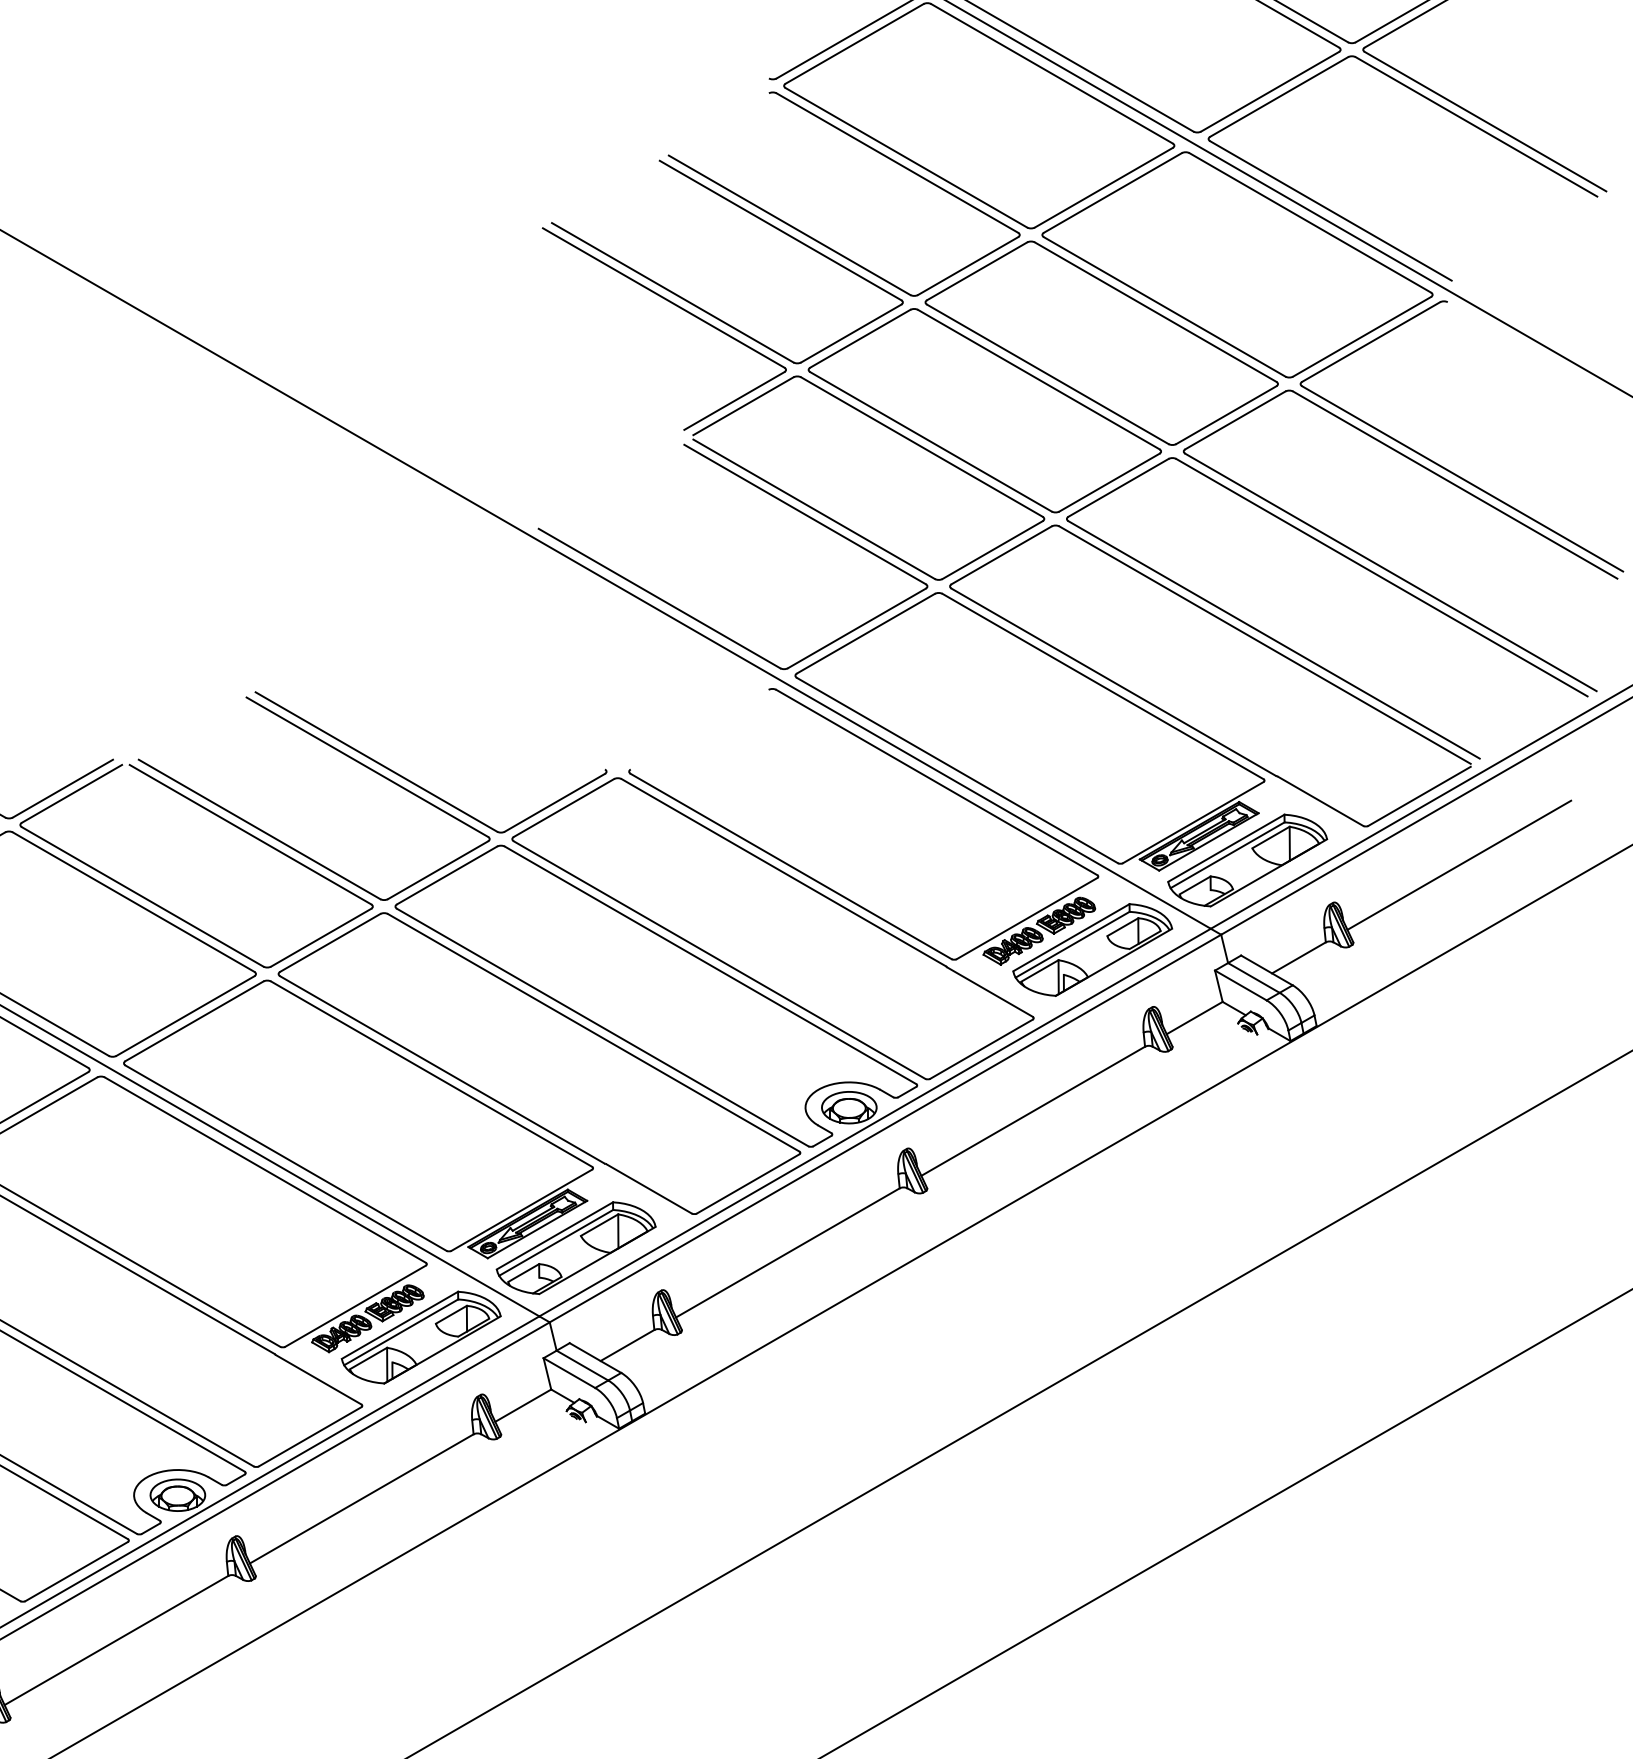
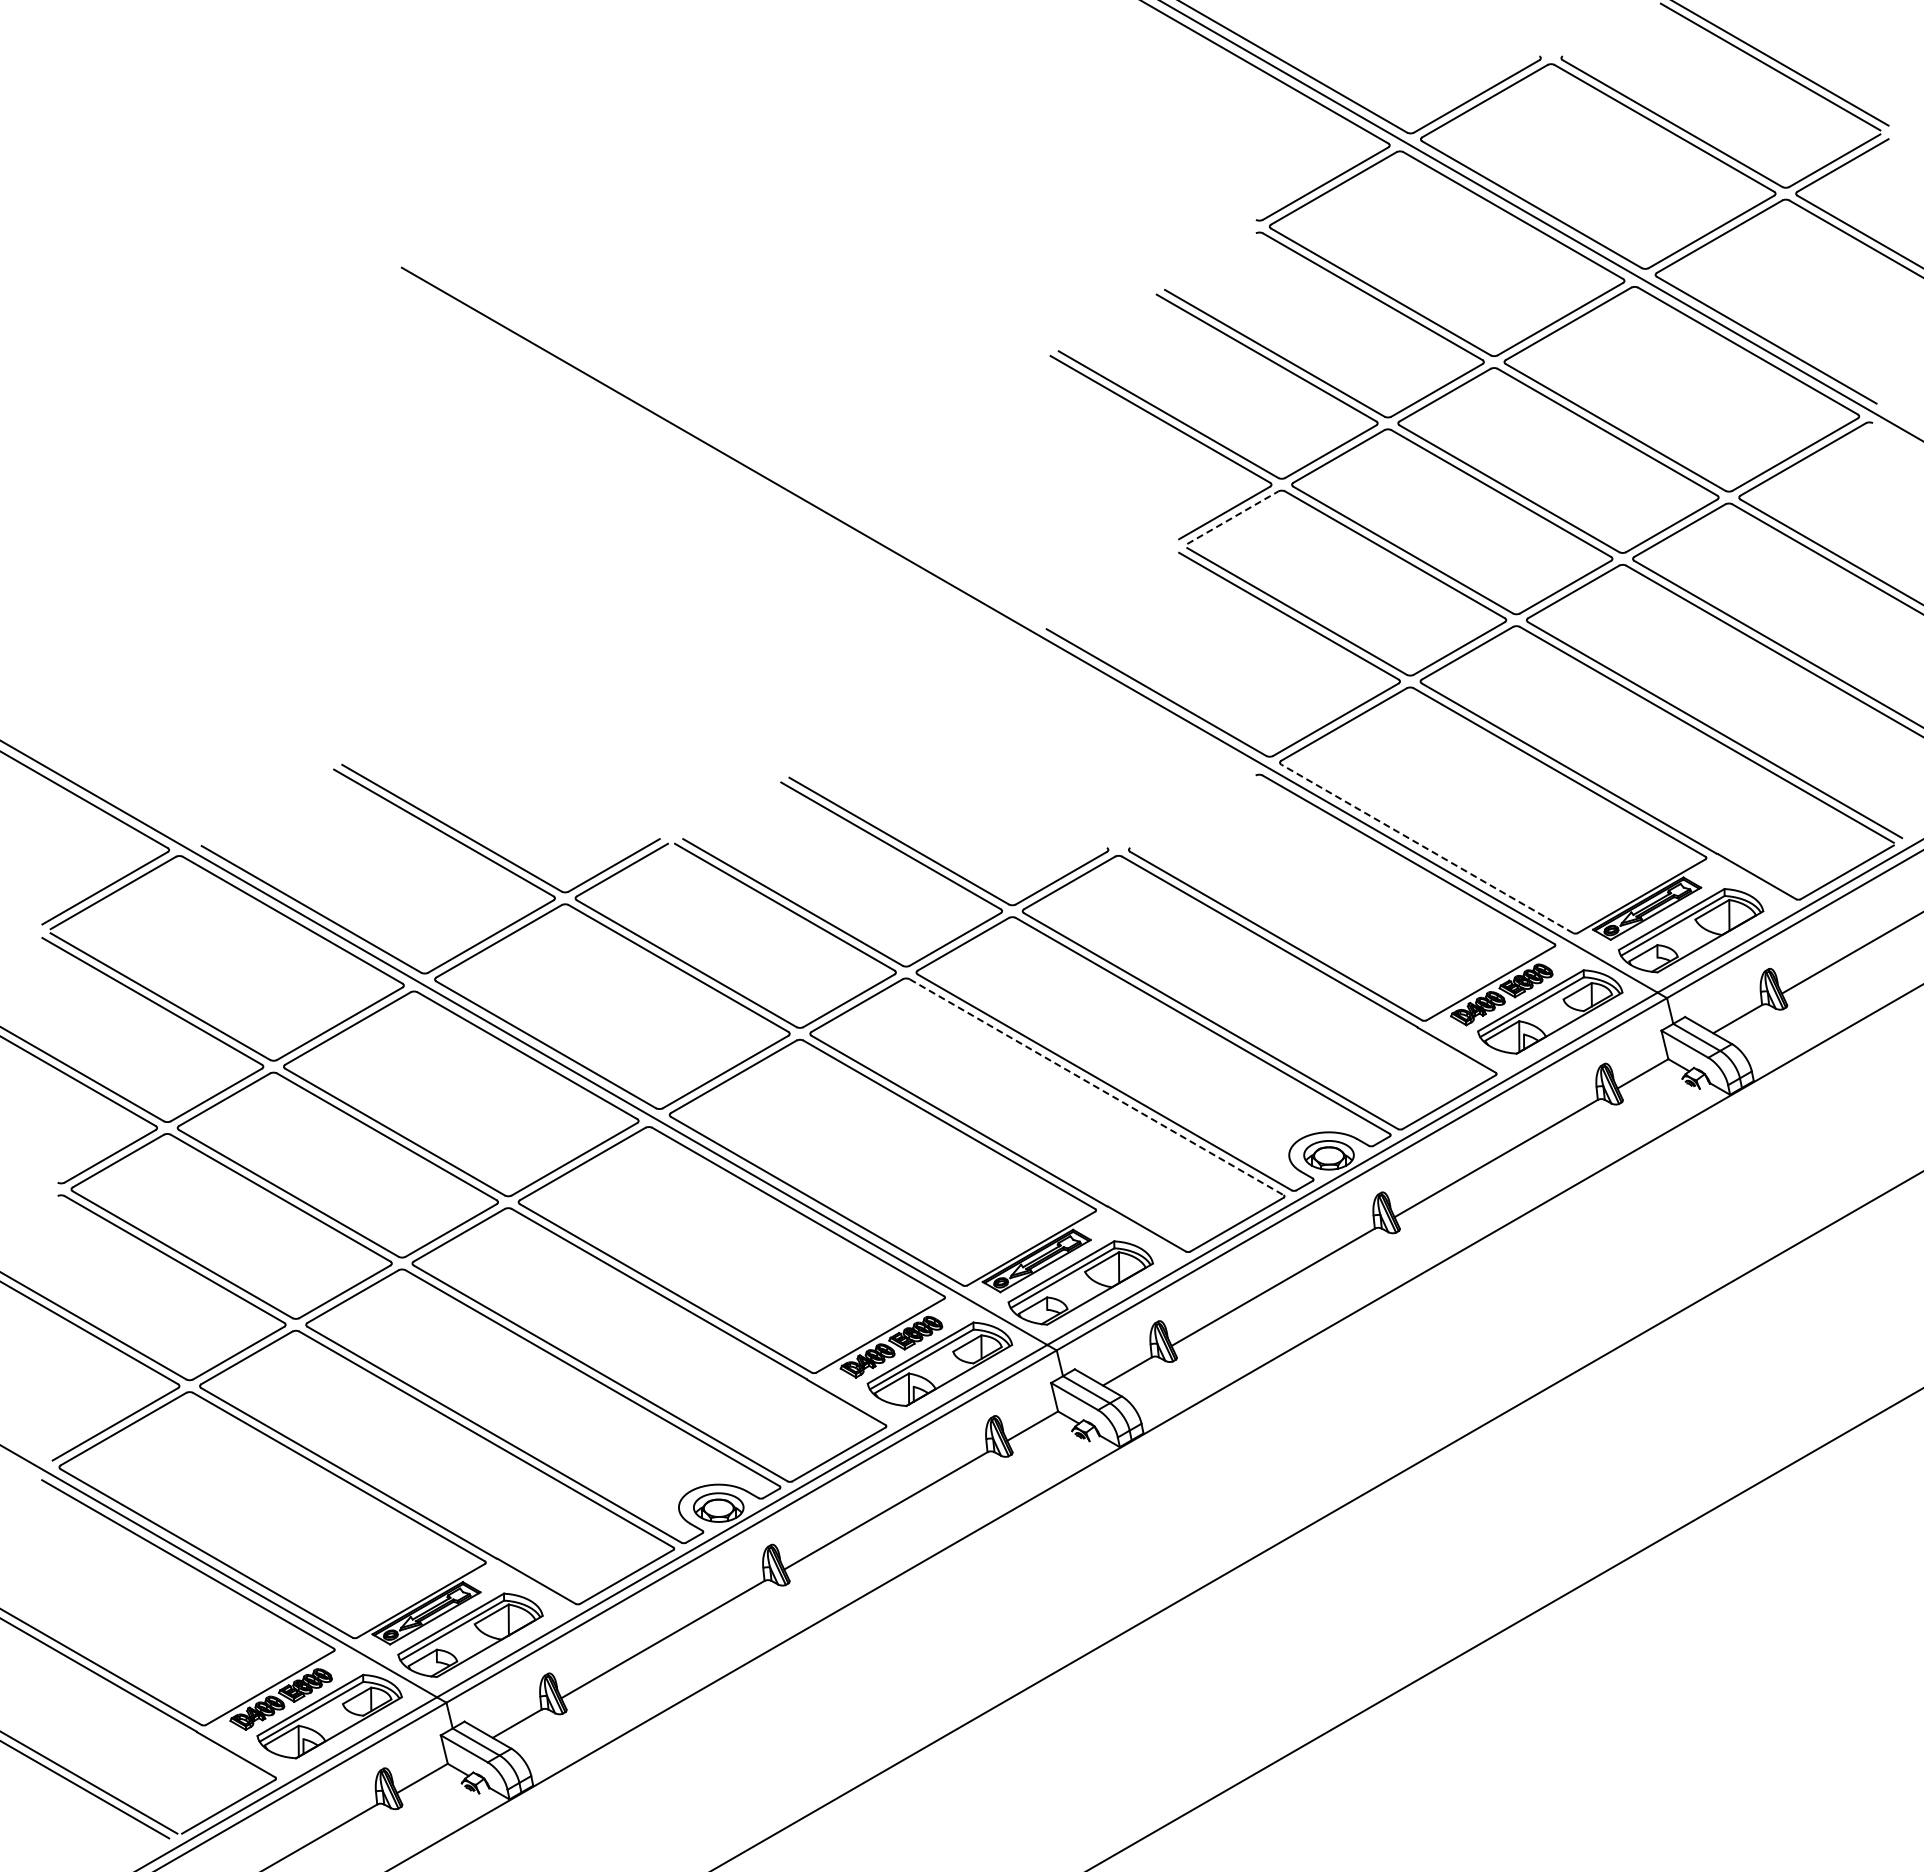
line: (743, 405) -> (1232, 517), solid -> dashed
line: (956, 770) -> (1426, 848), solid -> dashed
line: (593, 1033) -> (1096, 1087), solid -> dashed

